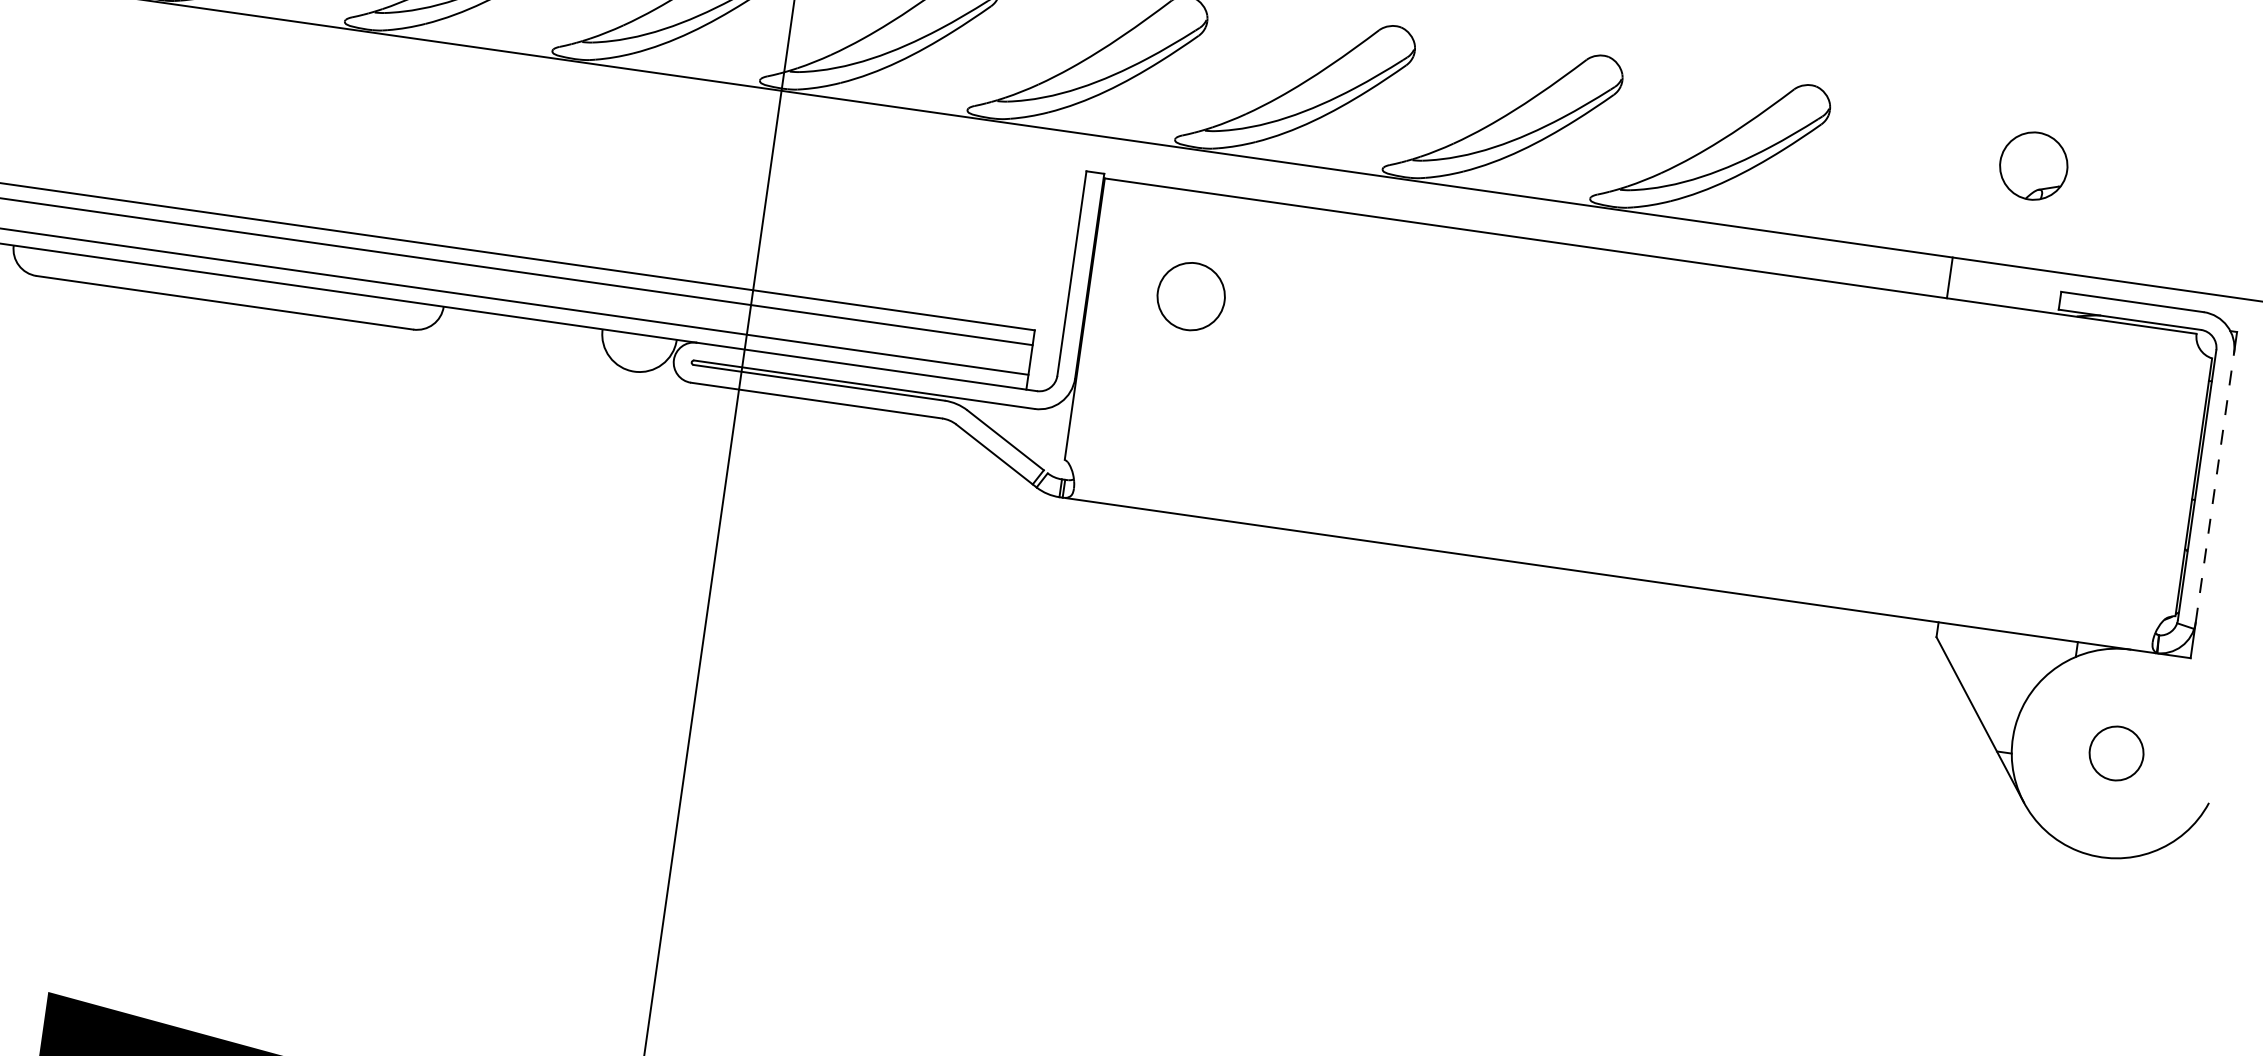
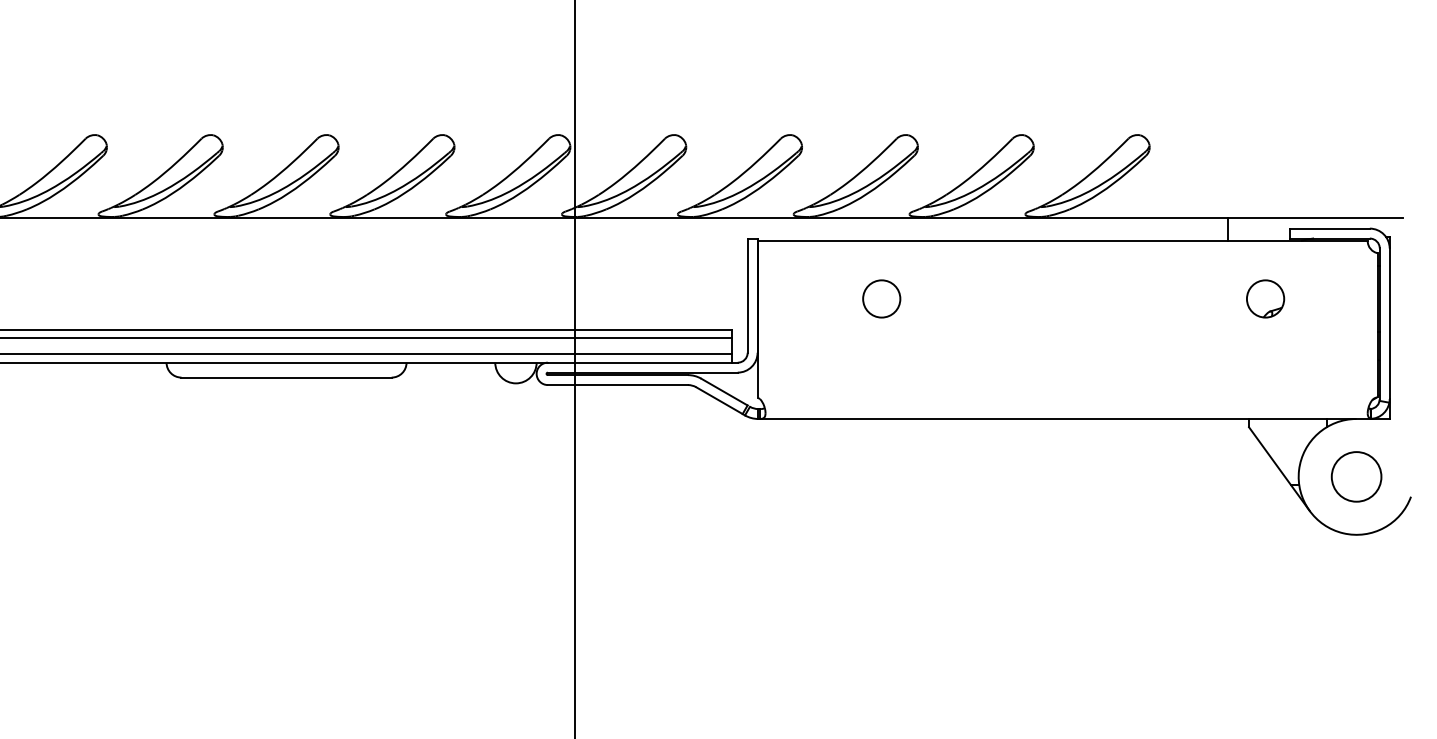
part: (2033, 165) -> (1265, 298), moved
circle: (1190, 295) -> (881, 298), moved
line: (2214, 487) -> (1389, 323), dashed -> solid
circle: (2116, 752) -> (1356, 476), size x1.67

